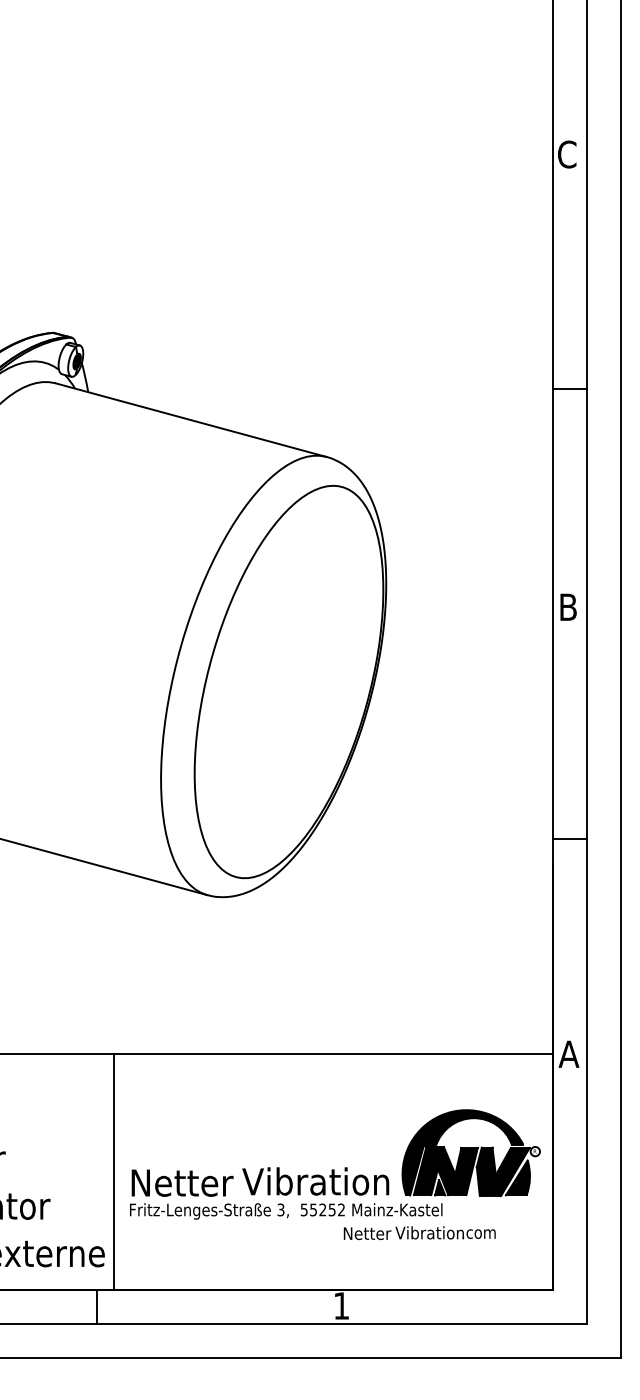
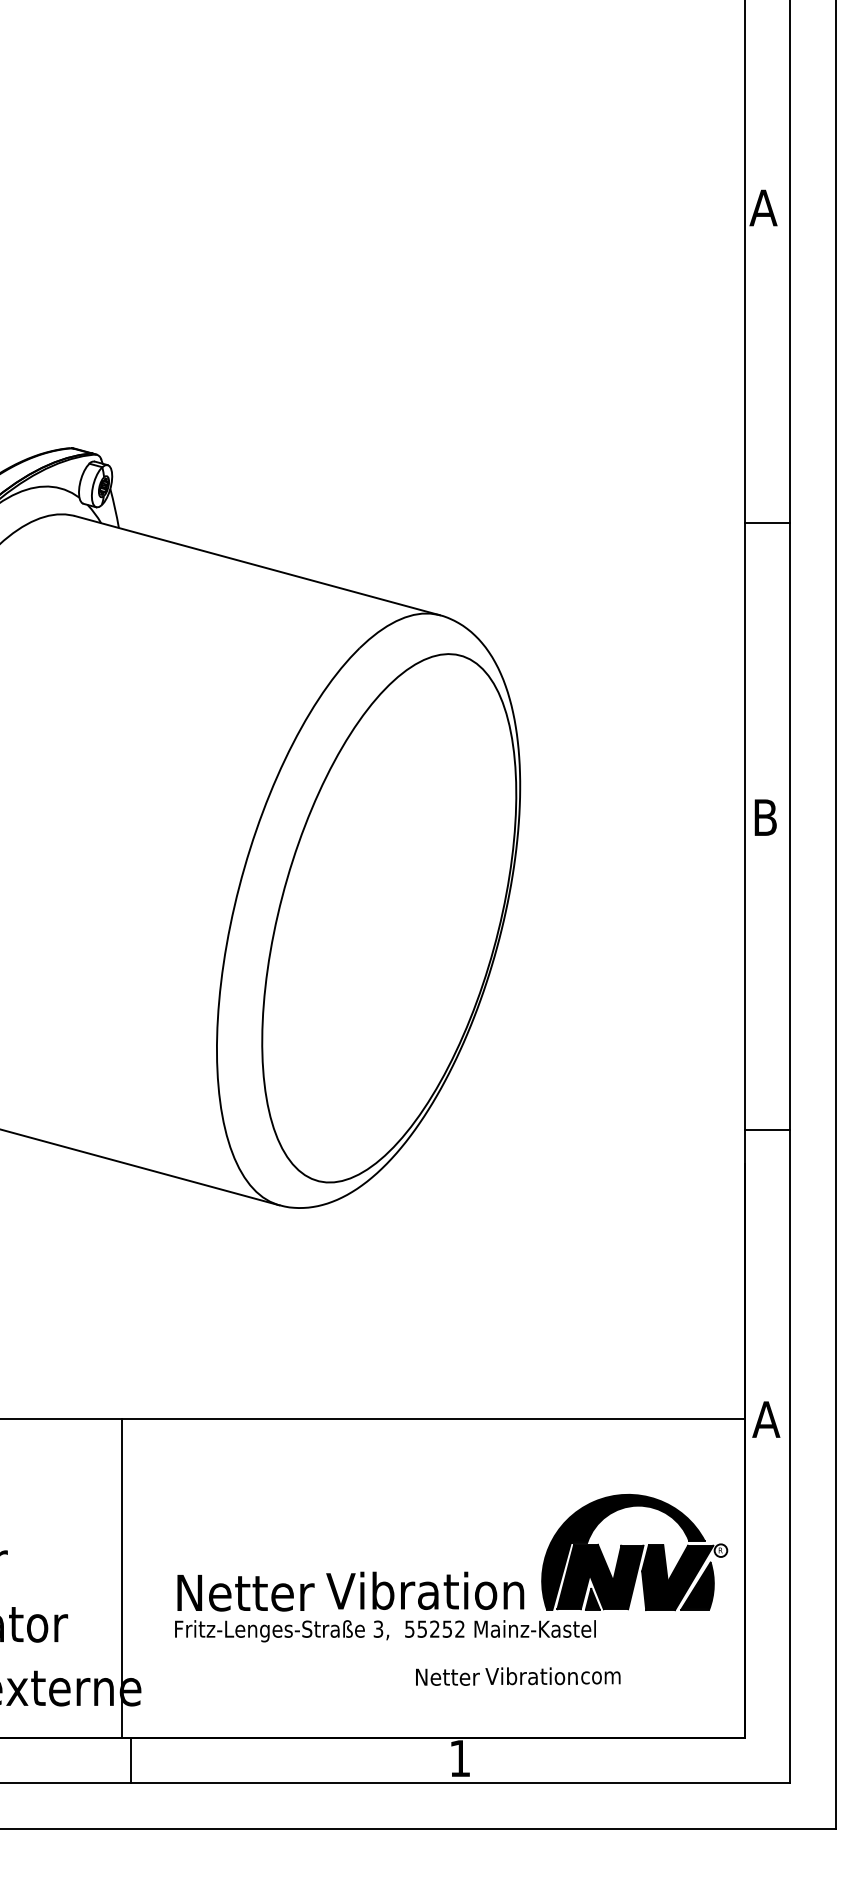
text: (566, 154) -> (762, 207), C -> A
line: (113, 1171) -> (121, 1577), moved
text: (419, 1232) -> (517, 1675), moved

